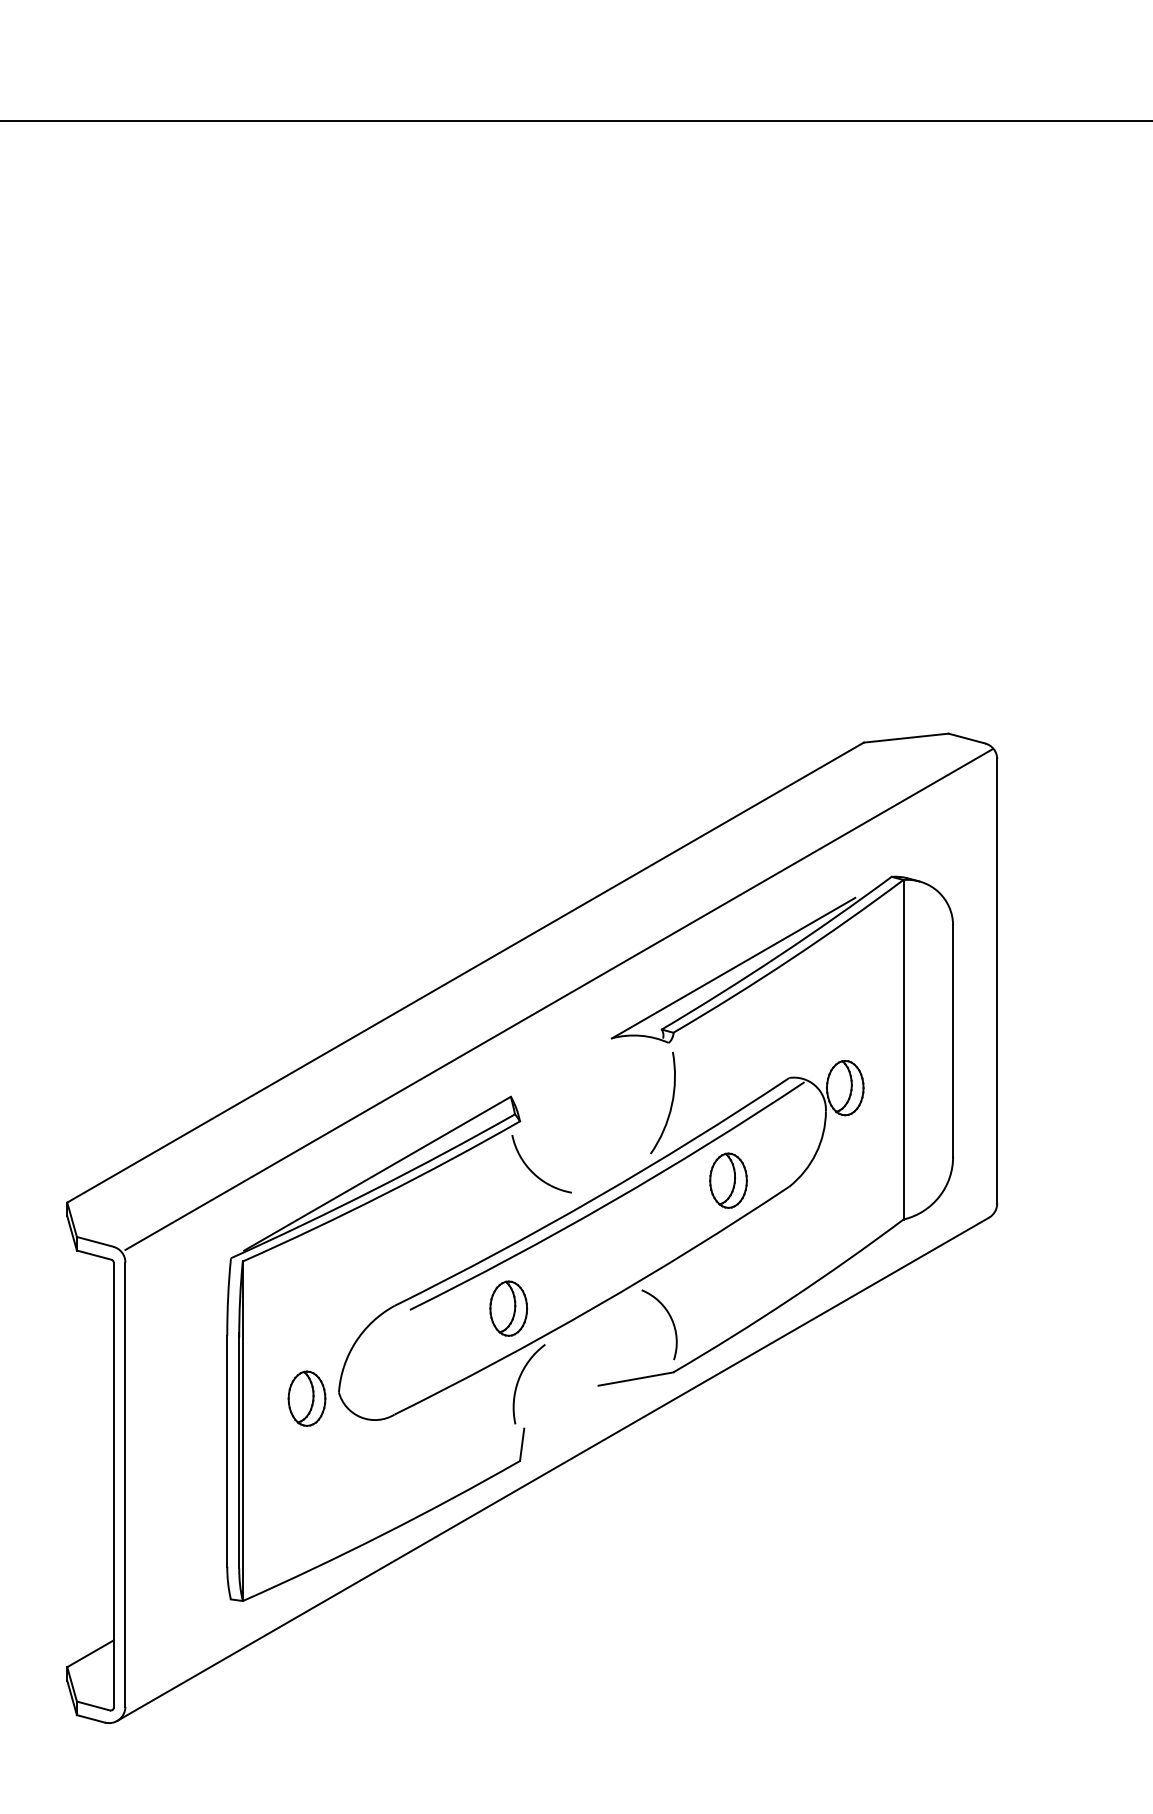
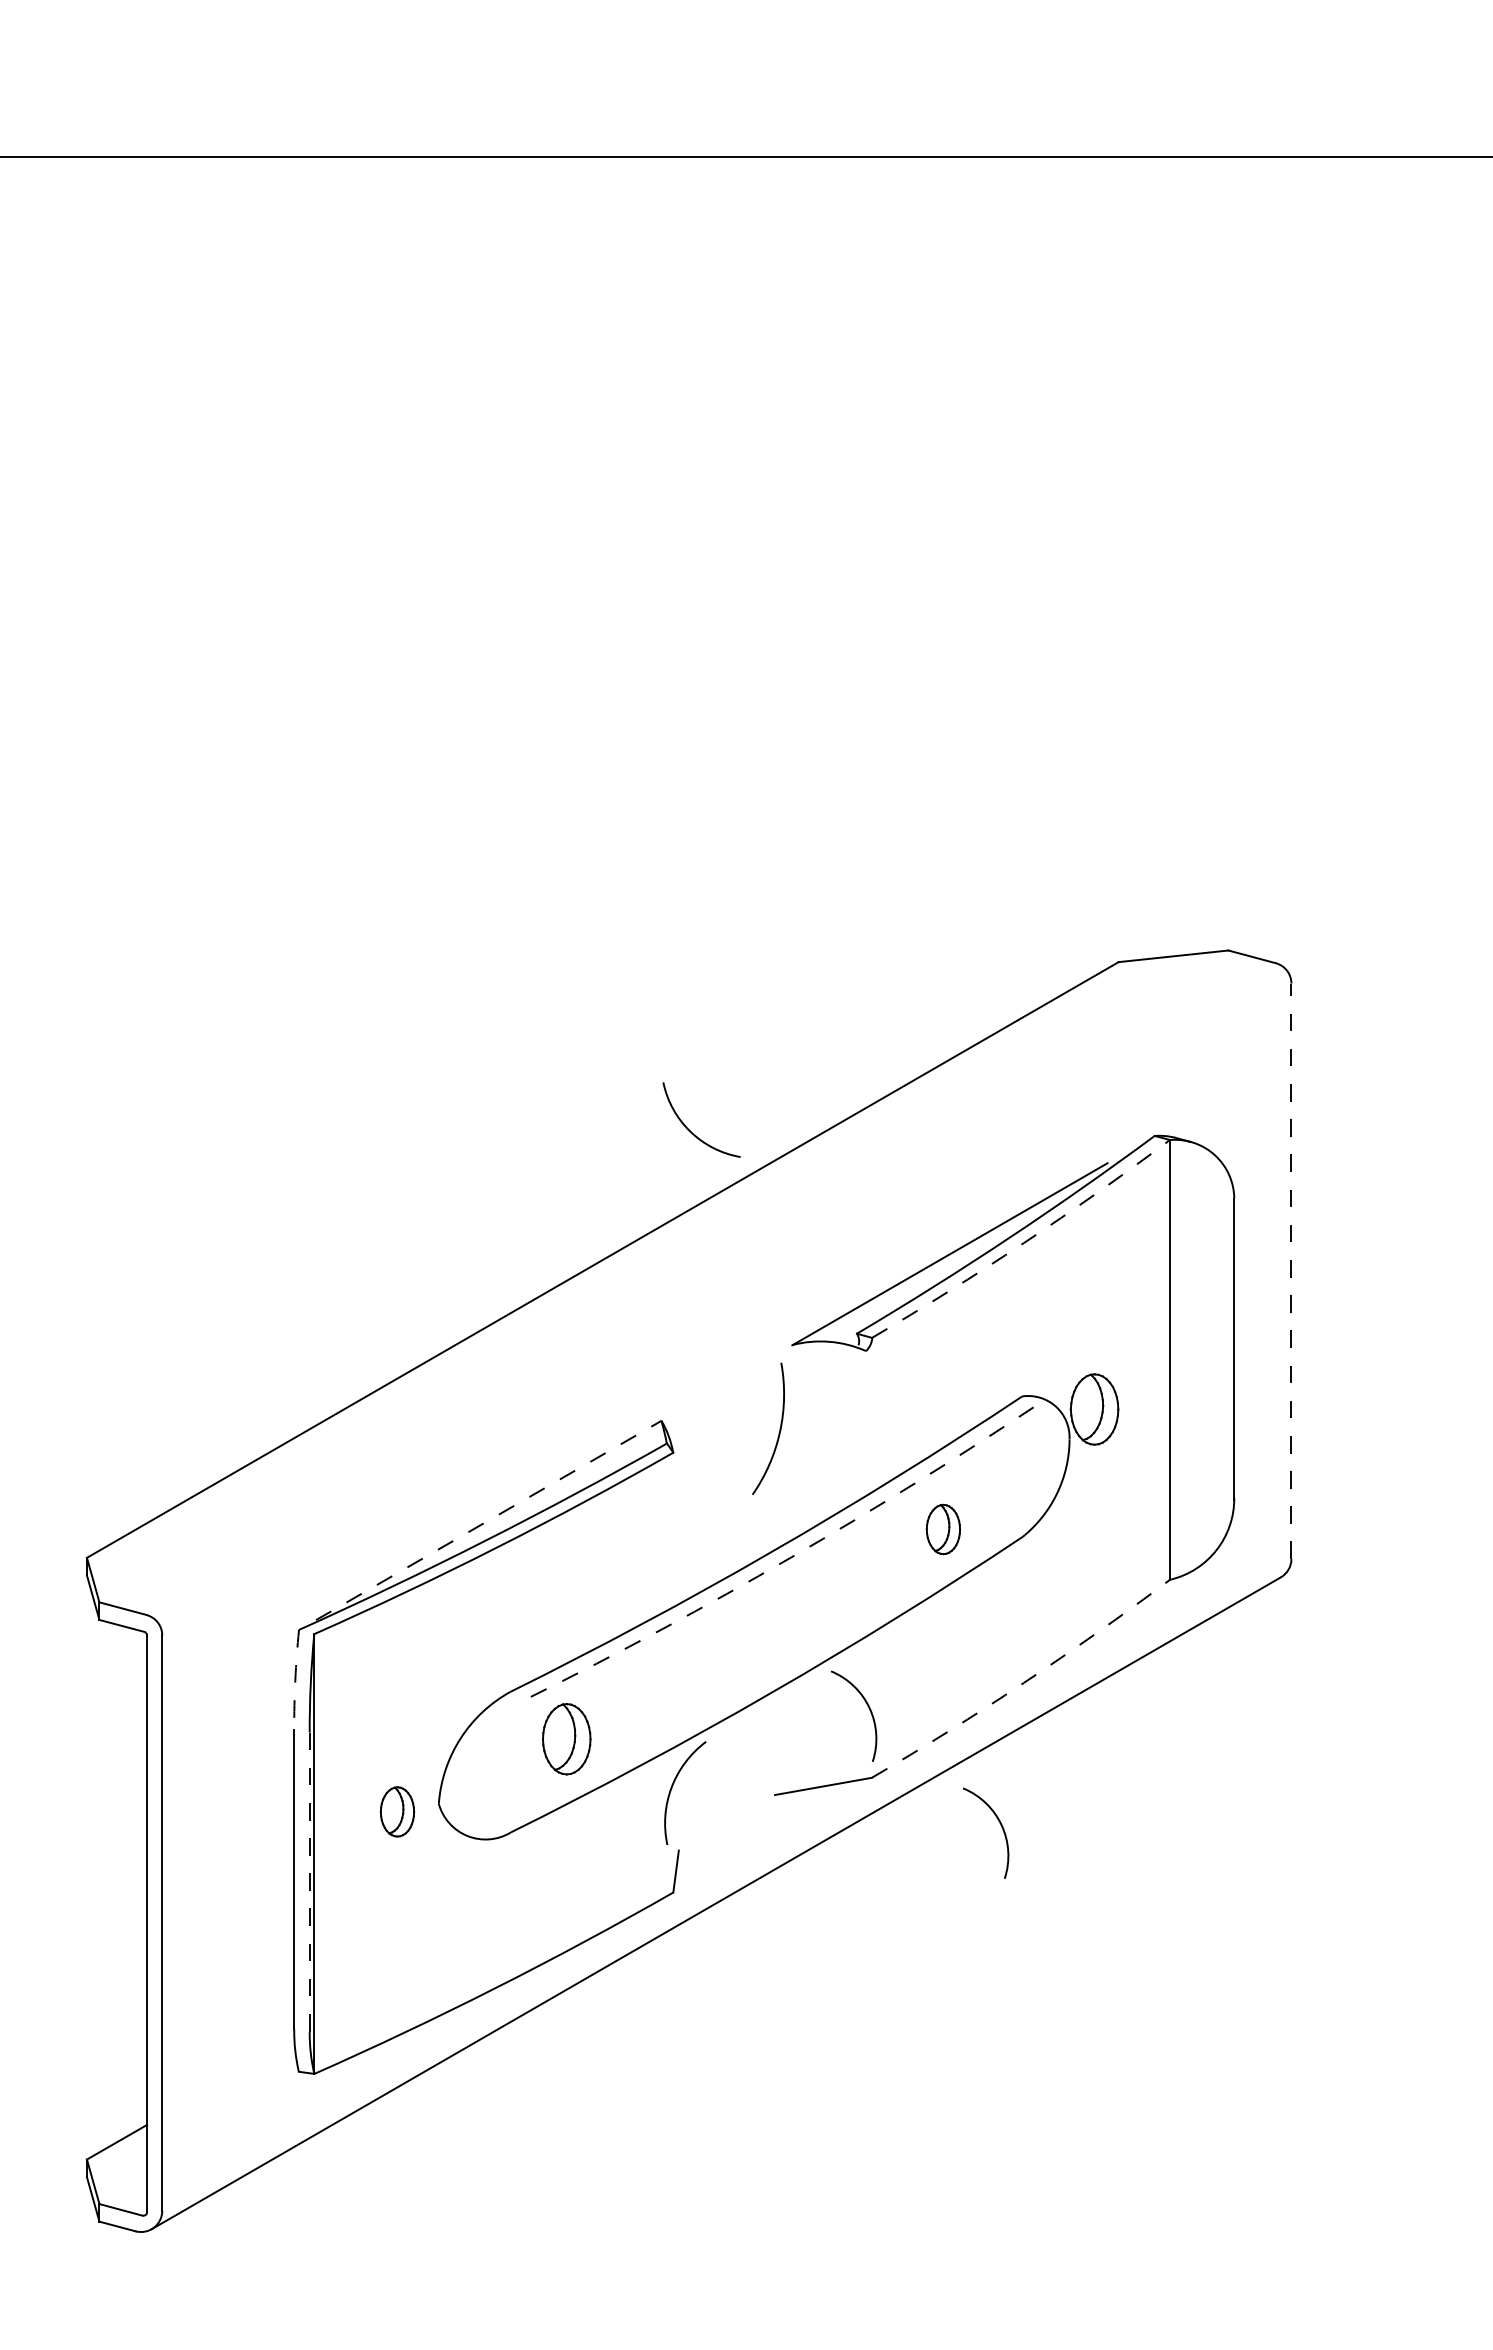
arc: (790, 959) -> (1023, 1243), solid -> dashed
line: (997, 981) -> (1291, 1271), solid -> dashed
line: (558, 999) -> (723, 1294), removed
arc: (671, 1102) -> (779, 1428), moved
arc: (533, 1172) -> (690, 1130), moved
line: (378, 1173) -> (489, 1520), solid -> dashed
part: (728, 1180) -> (943, 1529), size x0.7
arc: (611, 1202) -> (791, 1557), solid -> dashed
arc: (228, 1297) -> (295, 1680), solid -> dashed
arc: (790, 1298) -> (1023, 1682), solid -> dashed
part: (508, 1308) -> (566, 1739), moved
part: (307, 1398) -> (397, 1811), size x0.7
arc: (772, 1409) -> (1000, 1825), added
line: (239, 1450) -> (309, 1878), solid -> dashed

